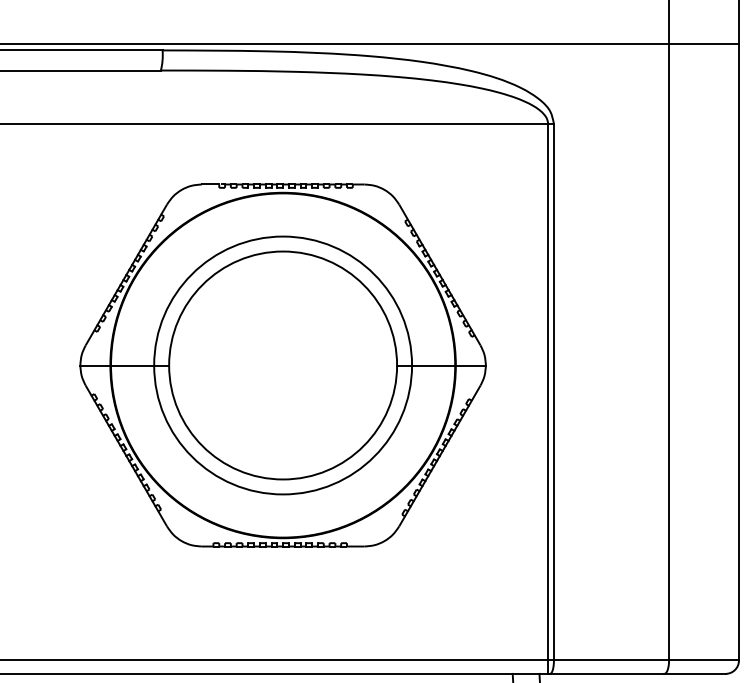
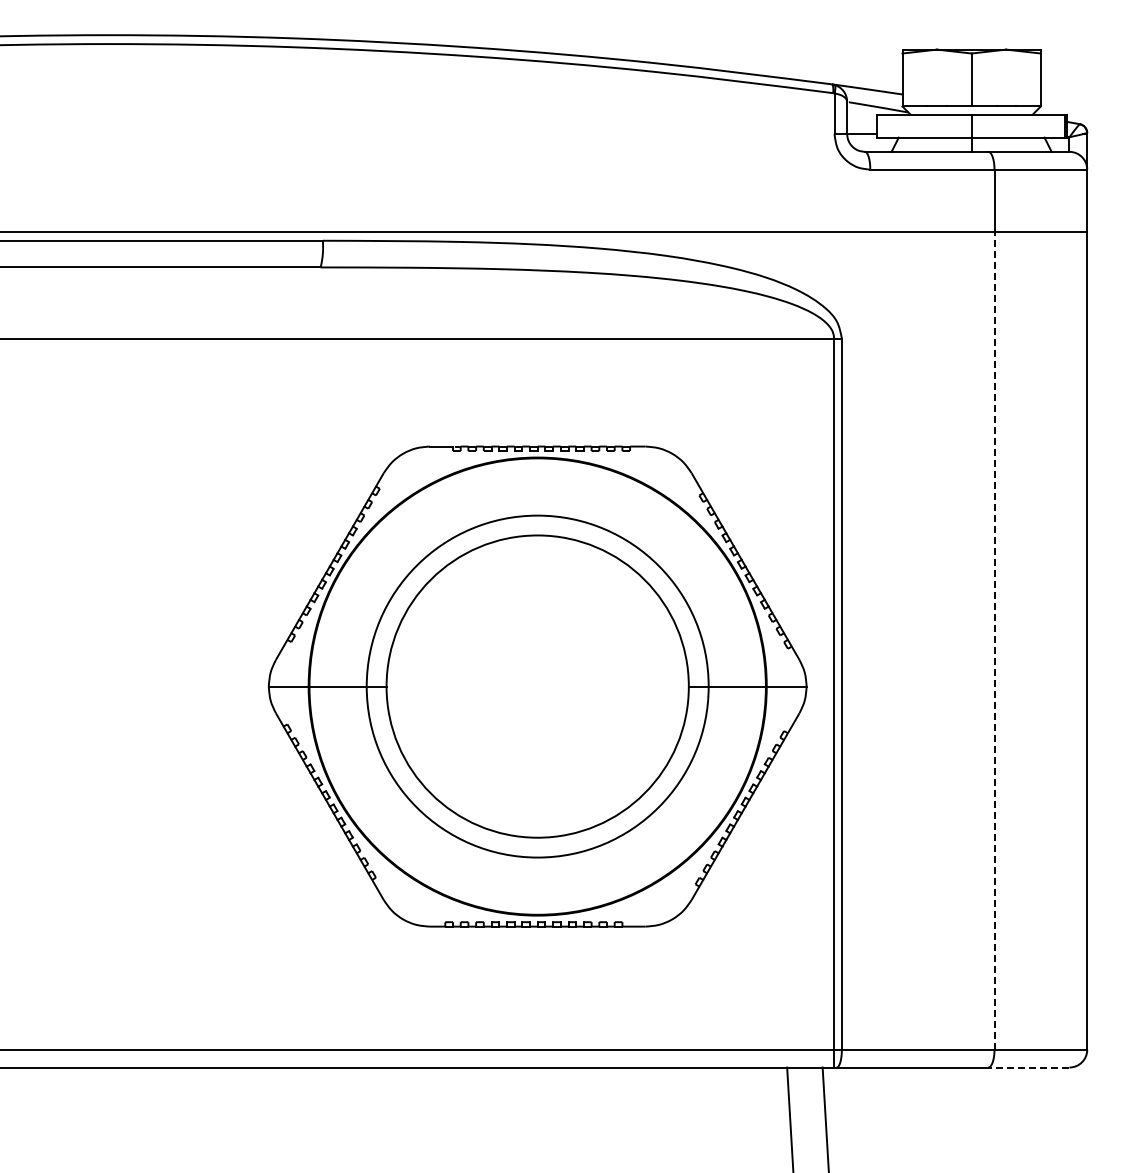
line: (669, 351) -> (994, 640), solid -> dashed
part: (282, 365) -> (537, 686), moved
line: (694, 673) -> (1028, 1067), solid -> dashed

